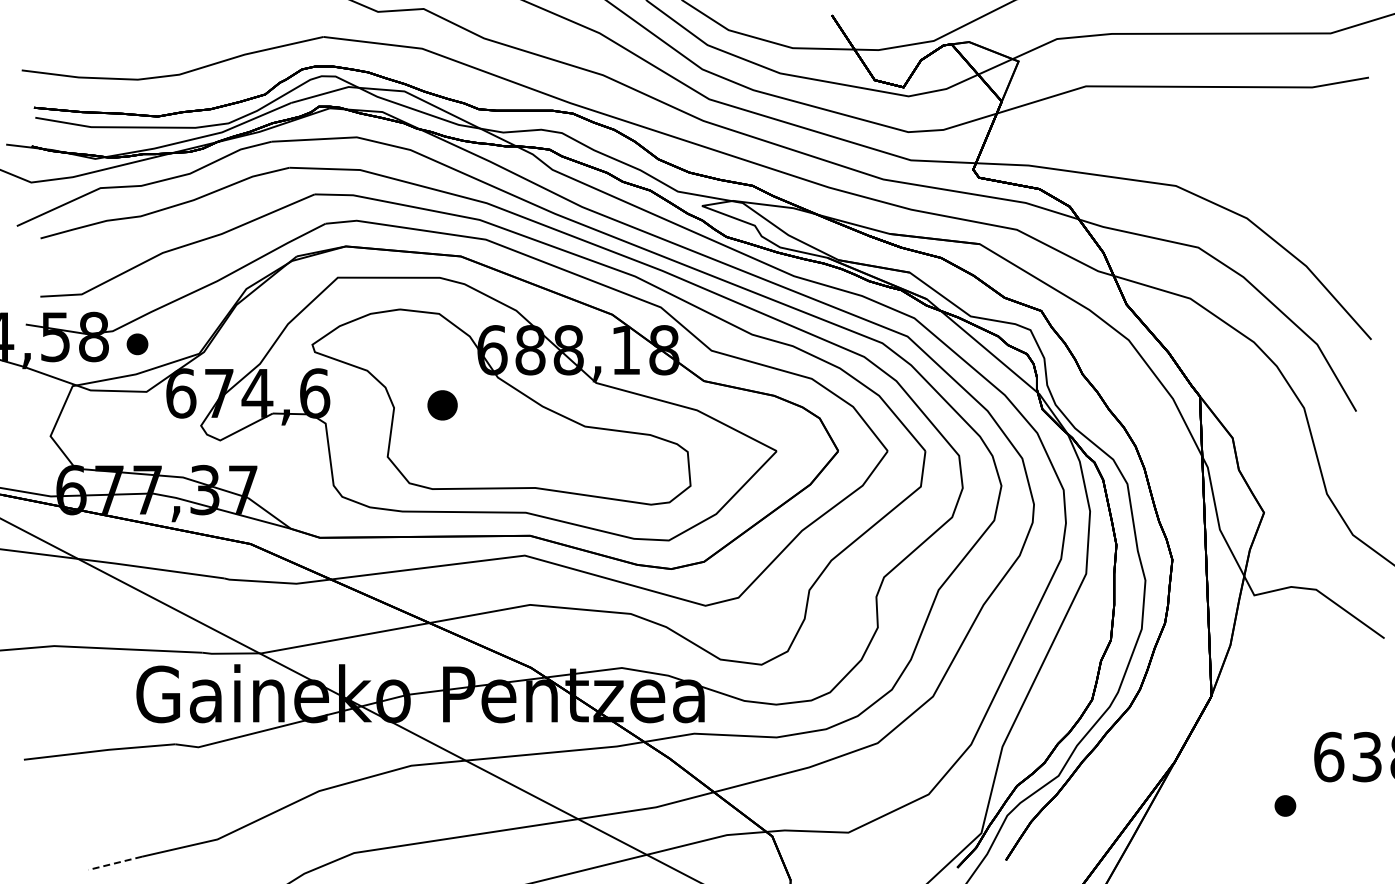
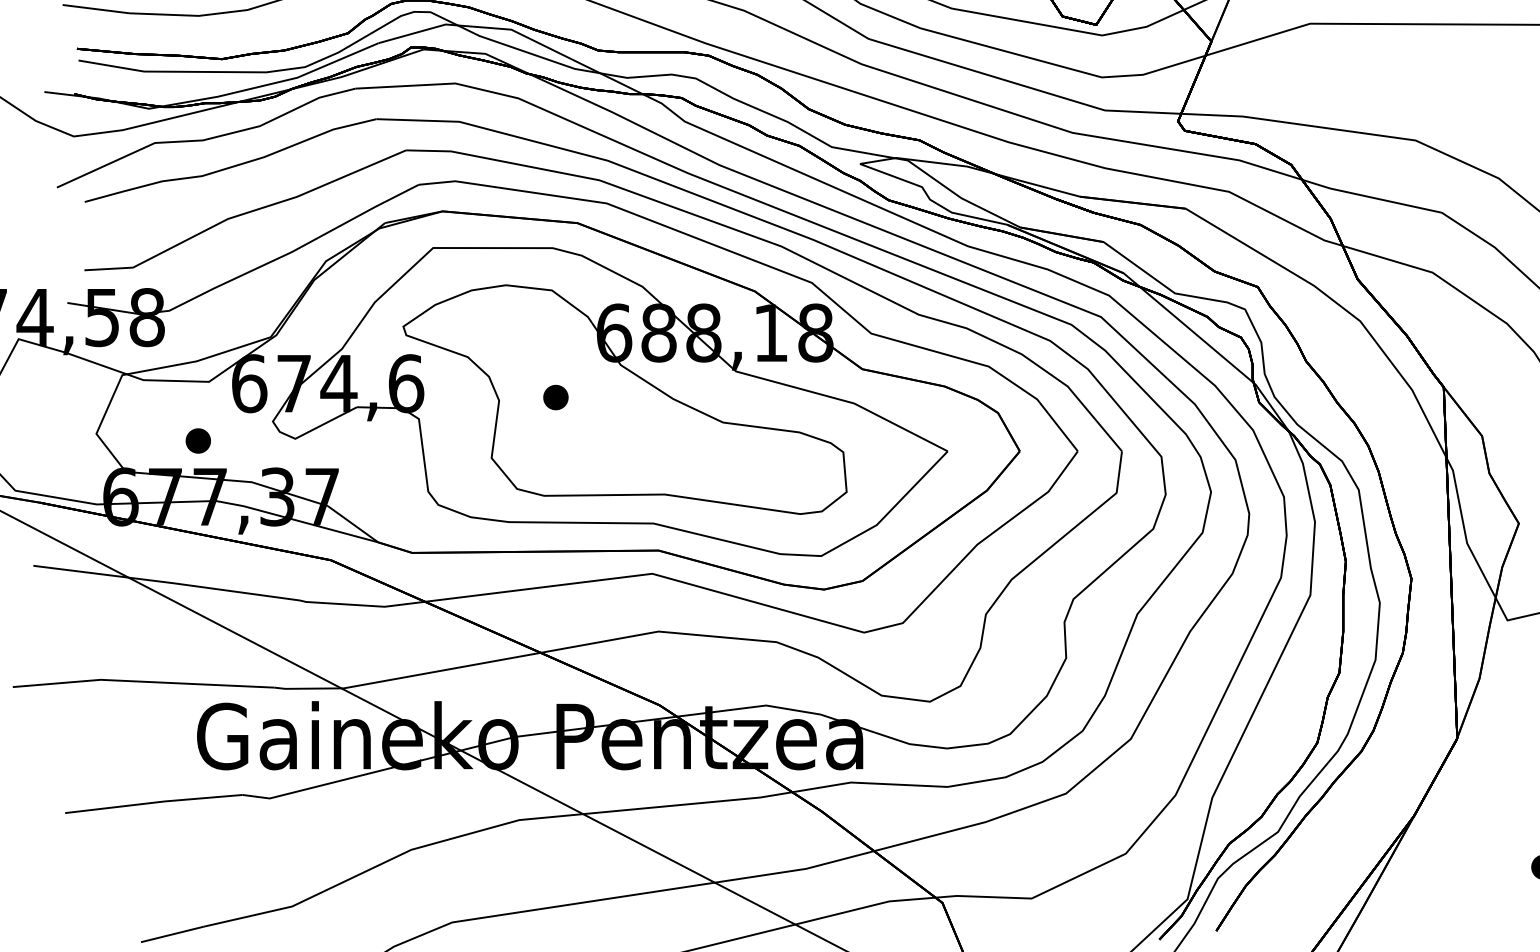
part: (137, 344) -> (198, 441), moved
part: (442, 404) -> (555, 396), size x0.71
line: (115, 863) -> (172, 934), dashed -> solid

